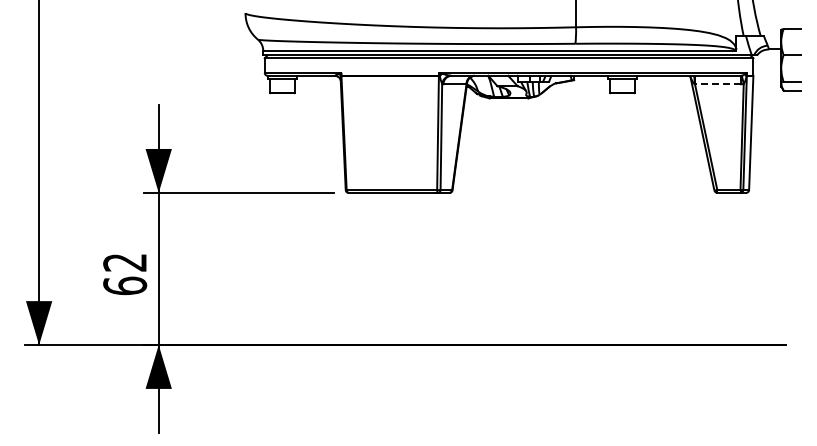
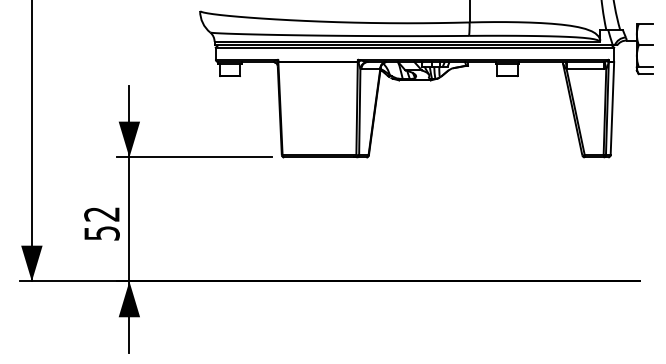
line: (717, 84) -> (584, 69), dashed -> solid
text: (125, 285) -> (102, 232), 62 -> 52

